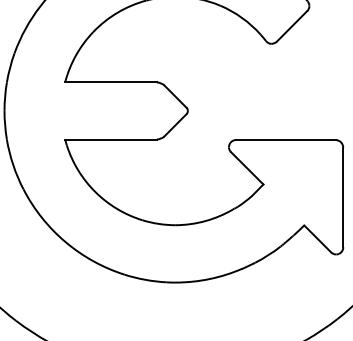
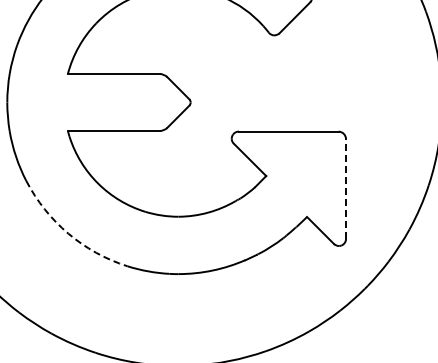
line: (343, 196) -> (346, 188), solid -> dashed
arc: (65, 241) -> (68, 233), solid -> dashed

